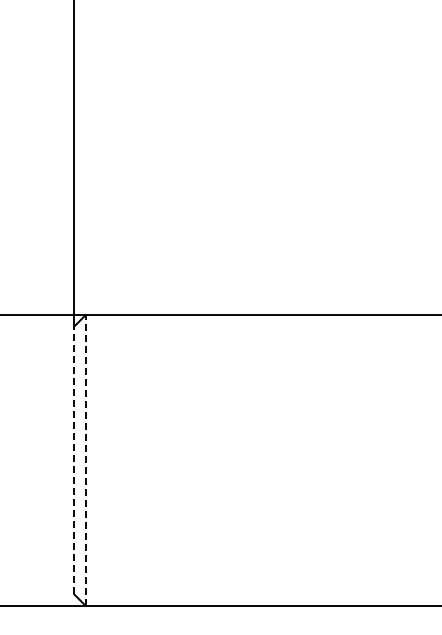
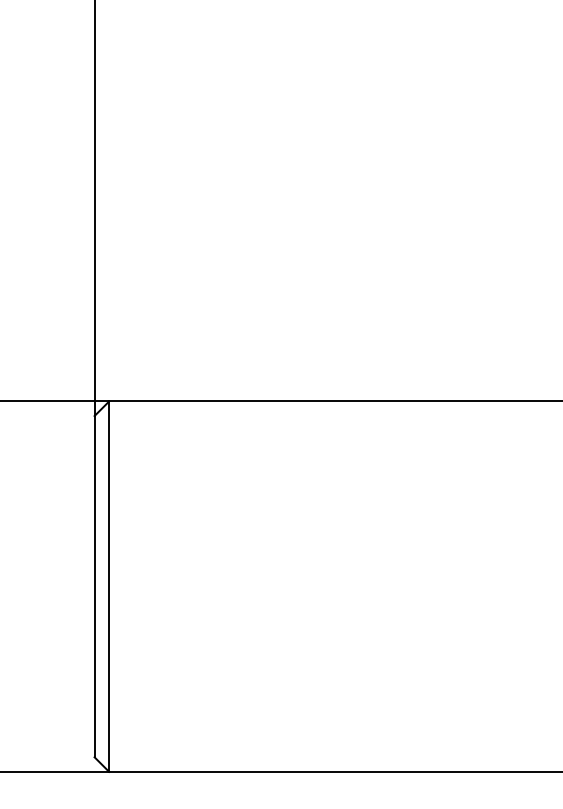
line: (85, 459) -> (108, 585), dashed -> solid
line: (74, 460) -> (94, 586), dashed -> solid

